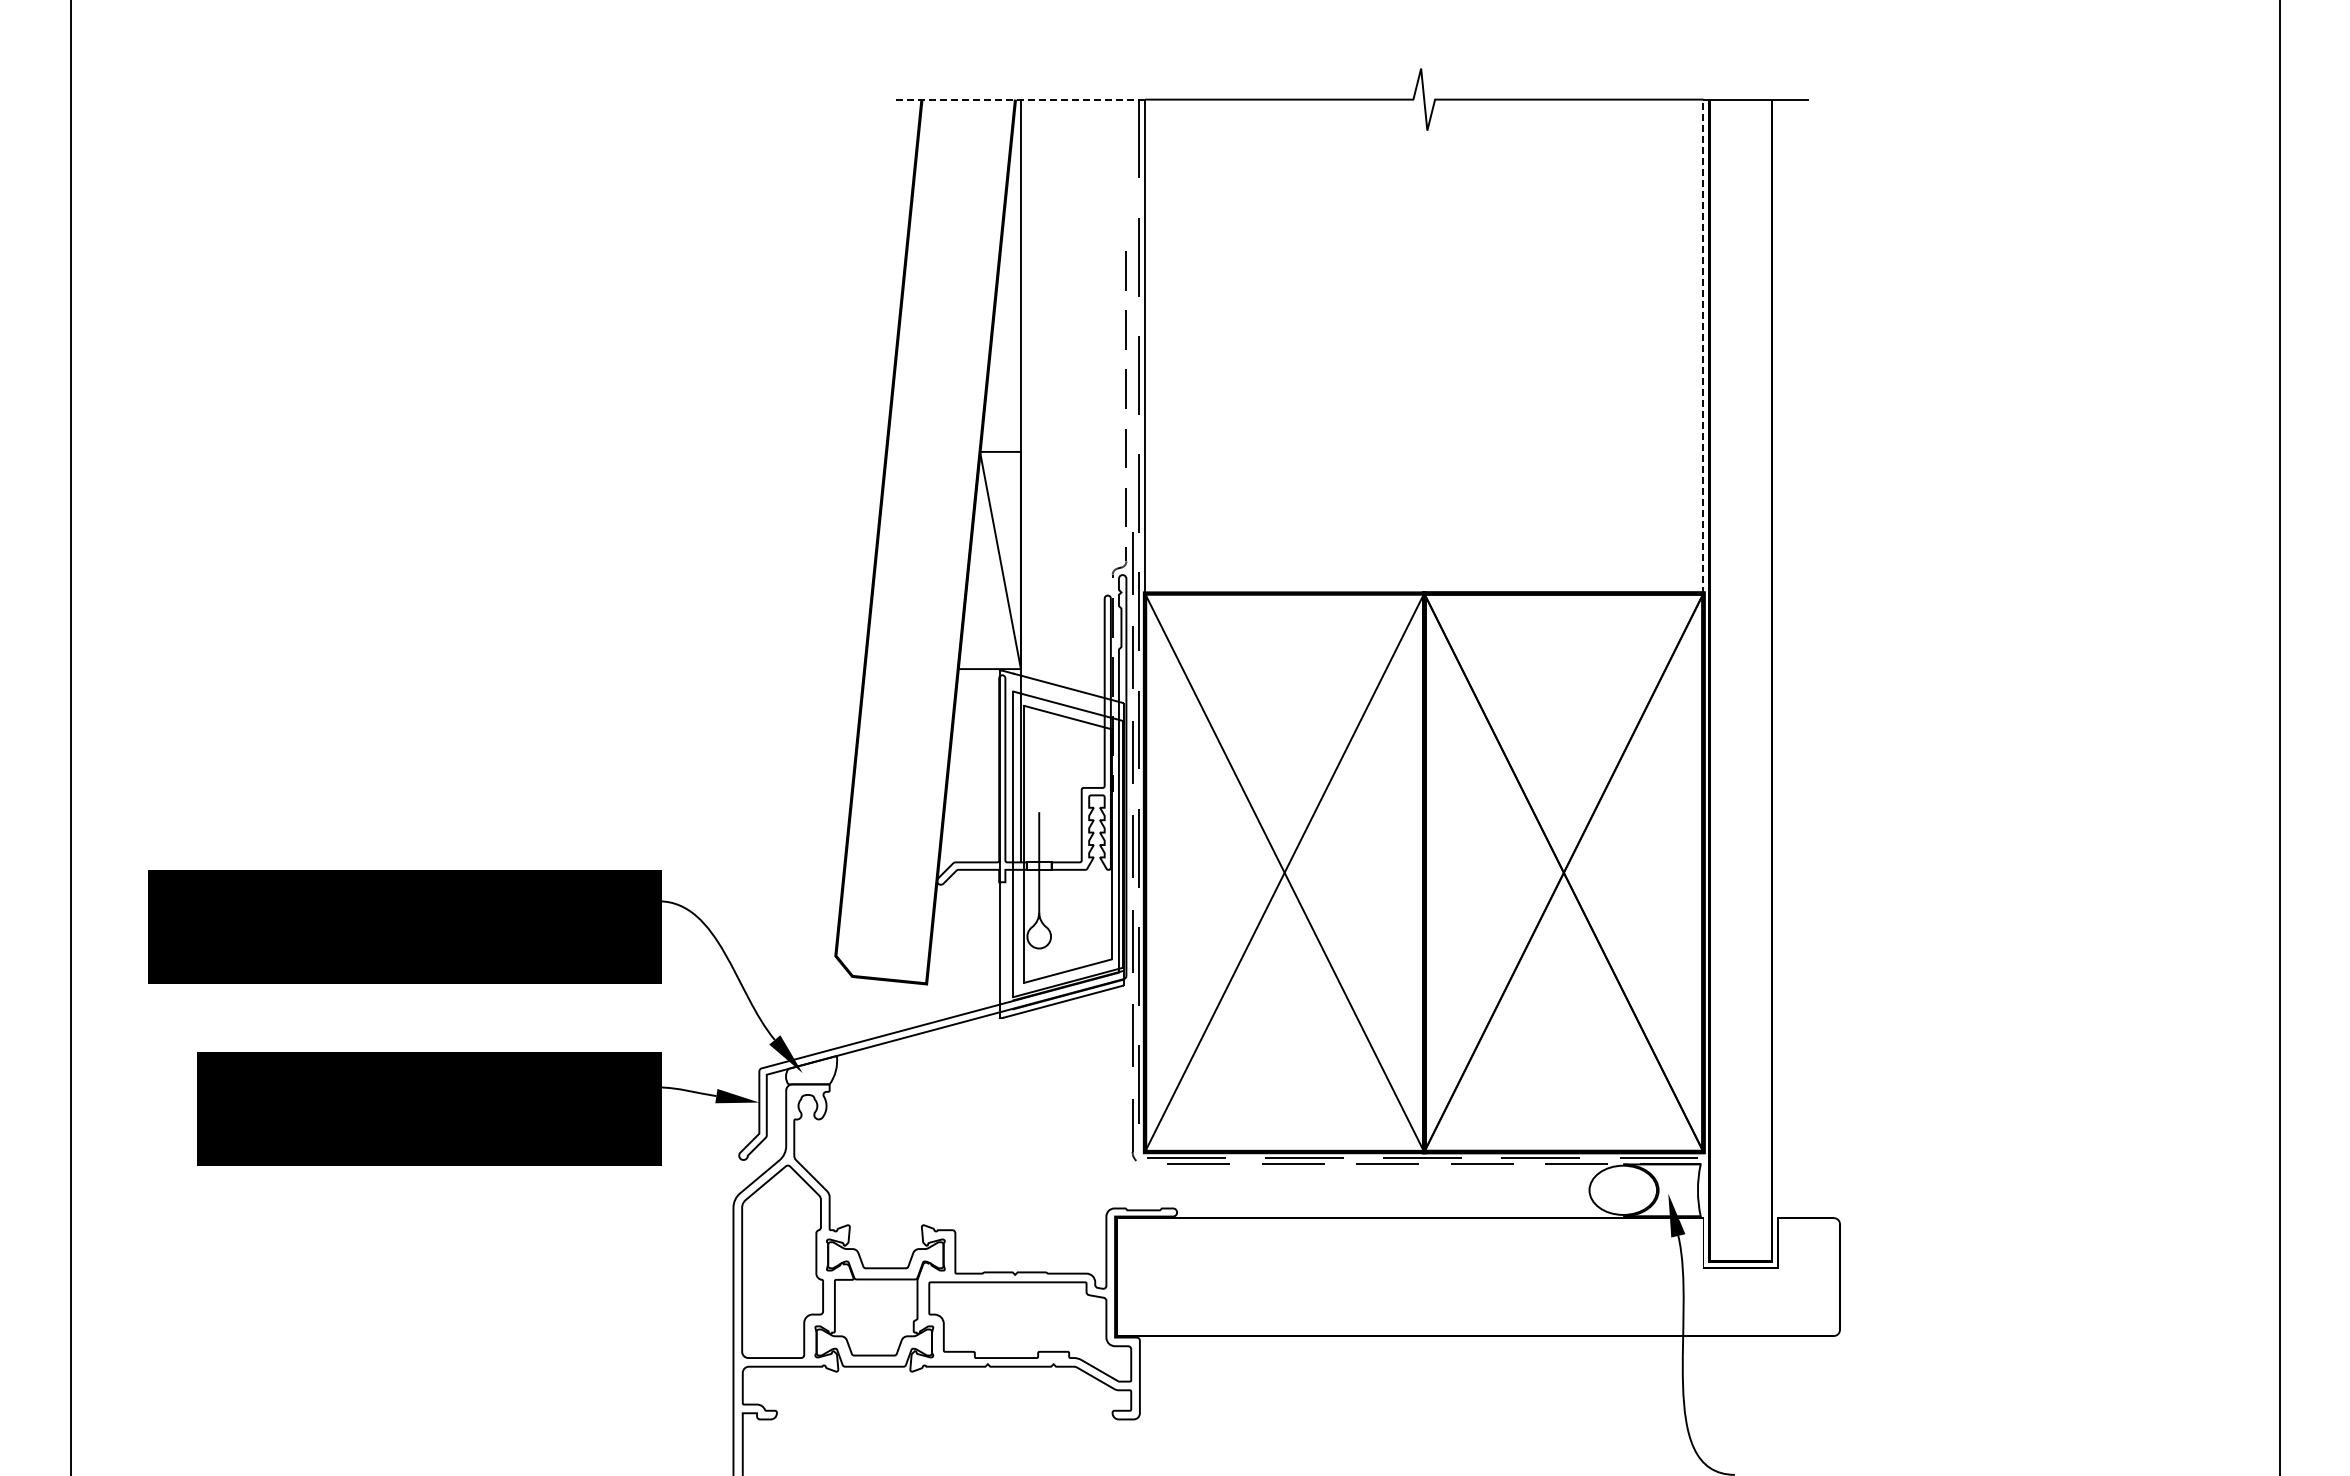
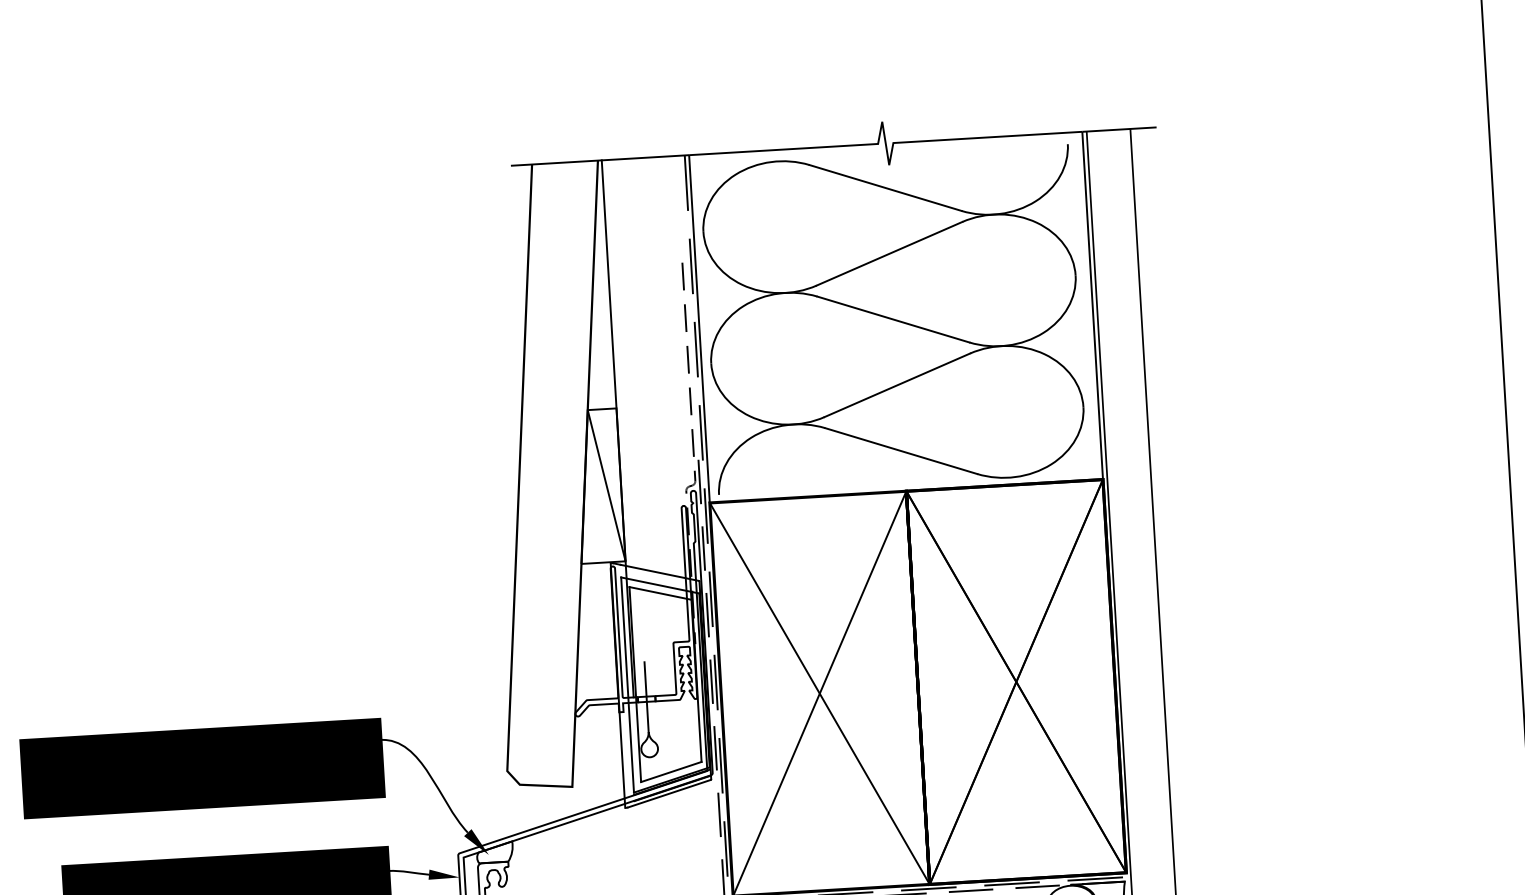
line: (1018, 99) -> (600, 160), dashed -> solid
line: (1703, 346) -> (1092, 305), dashed -> solid
part: (1419, 349) -> (892, 319), added

